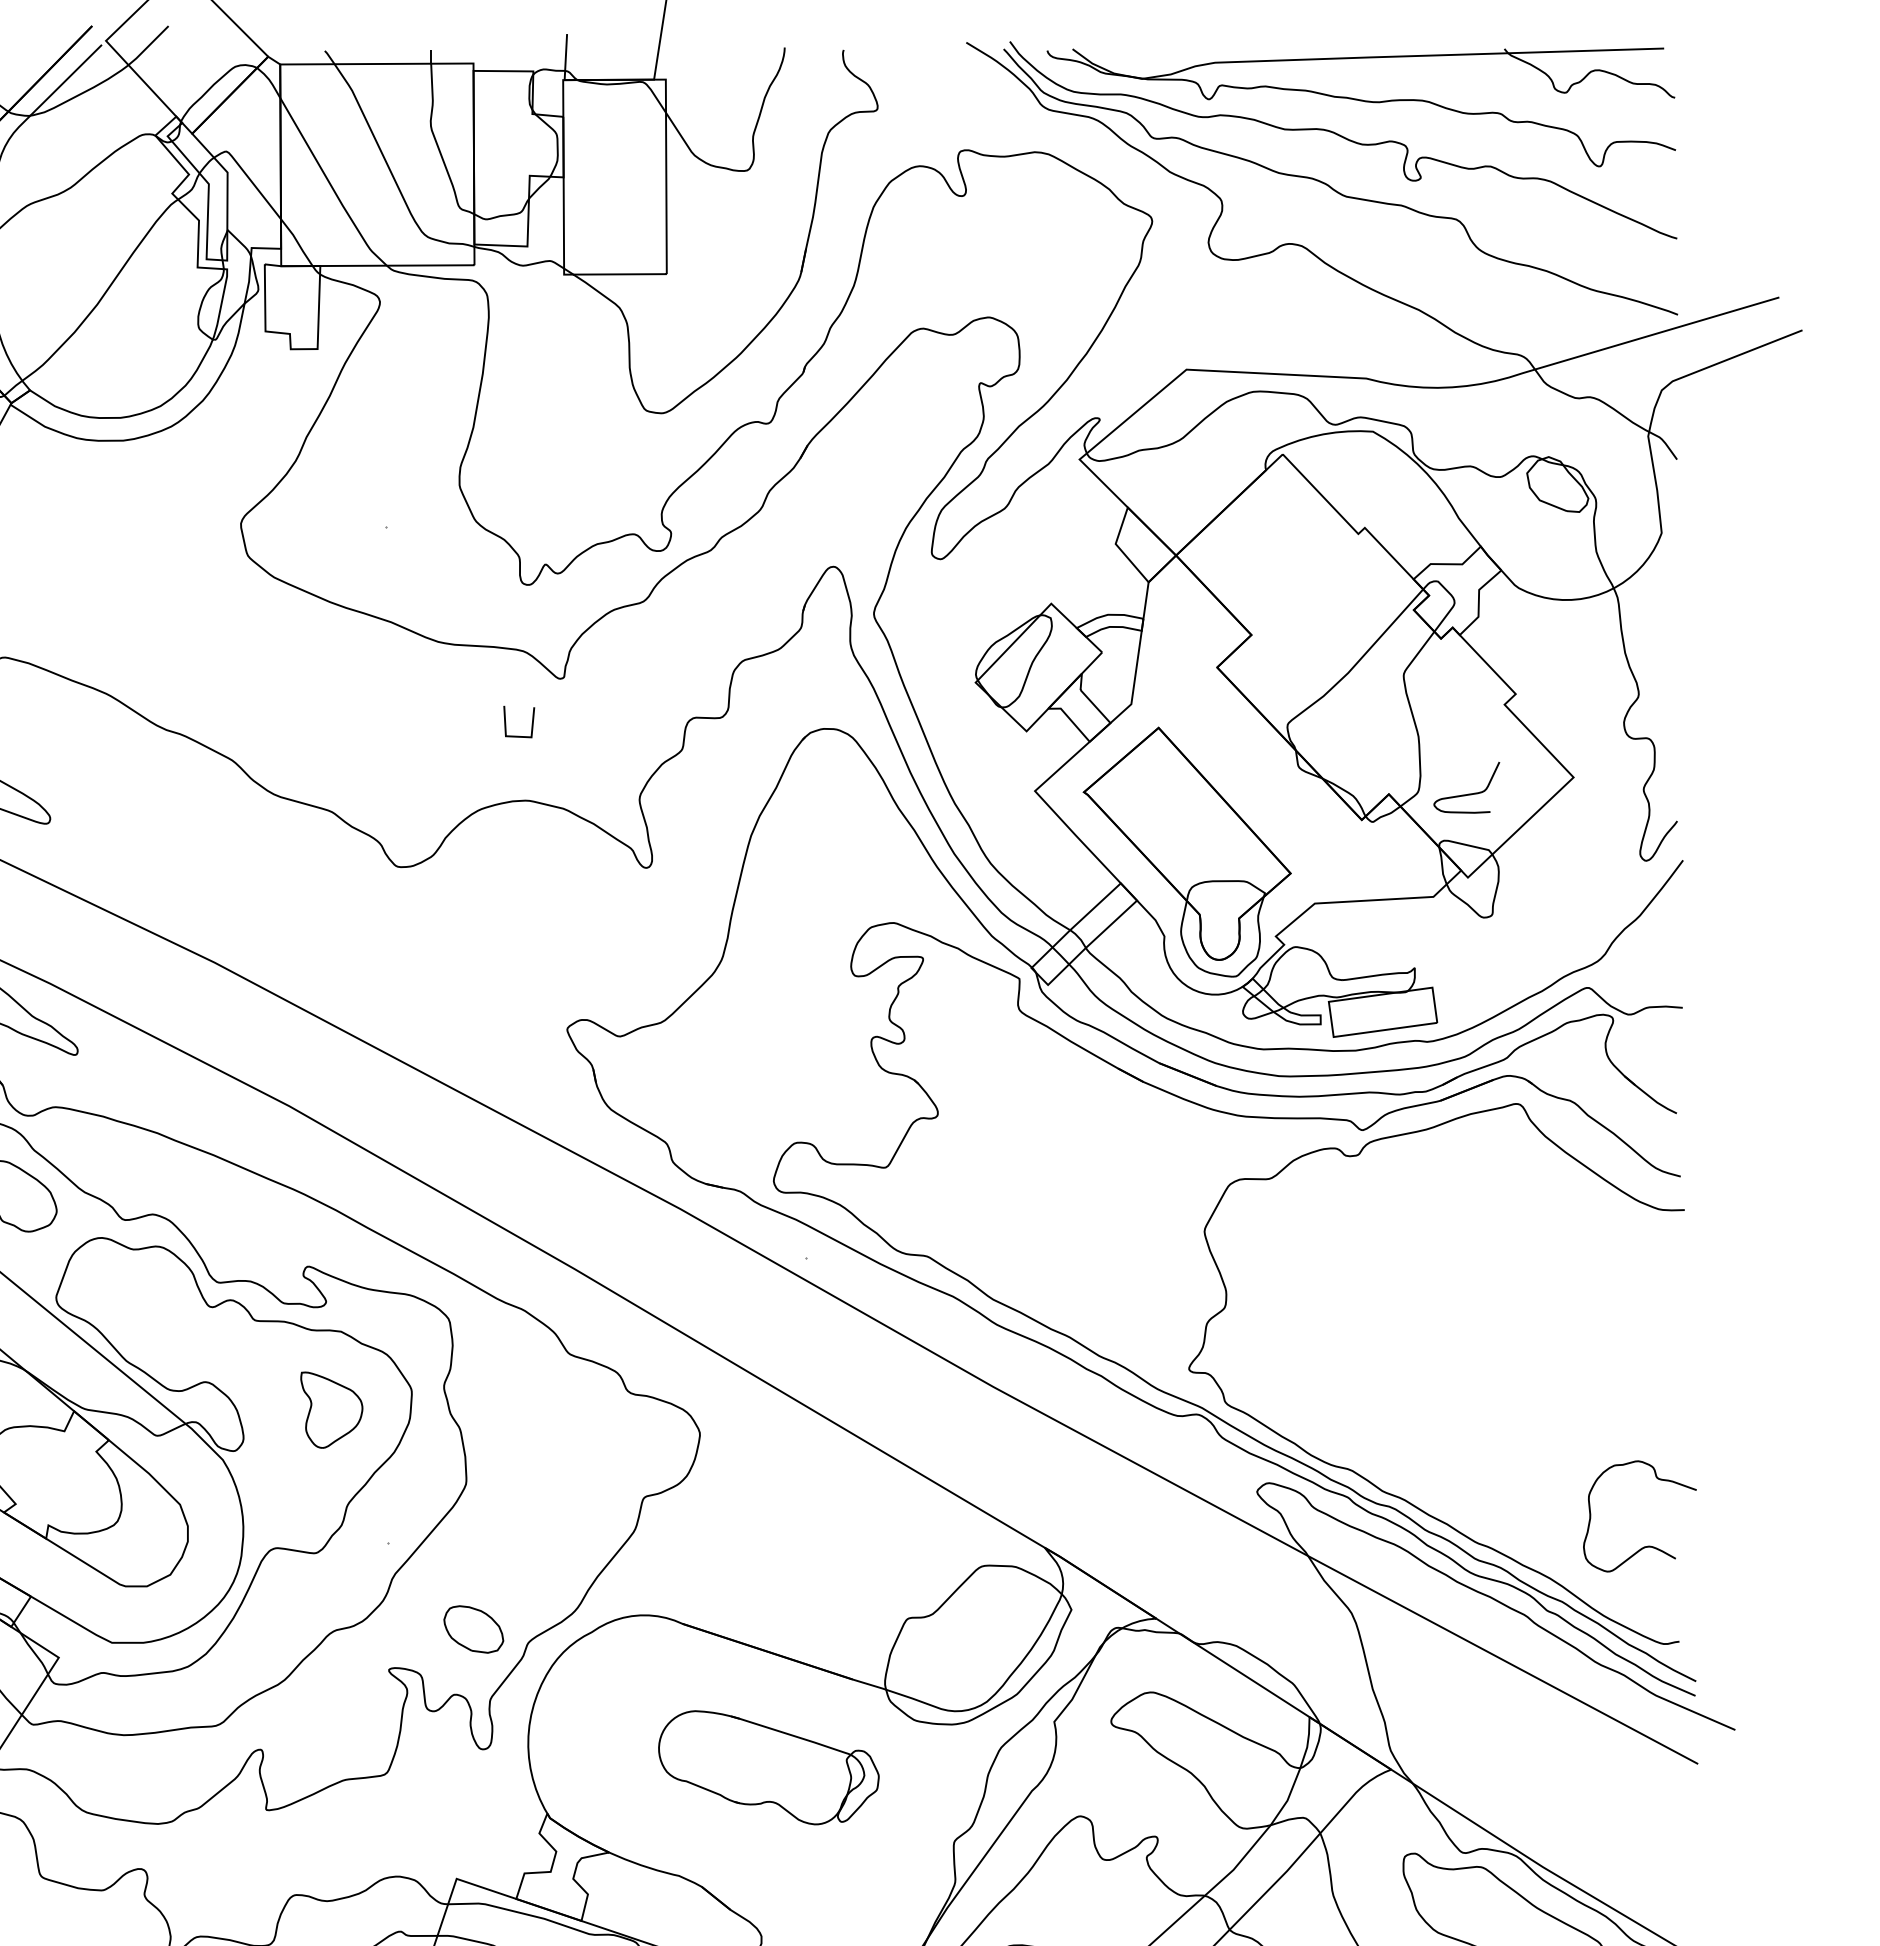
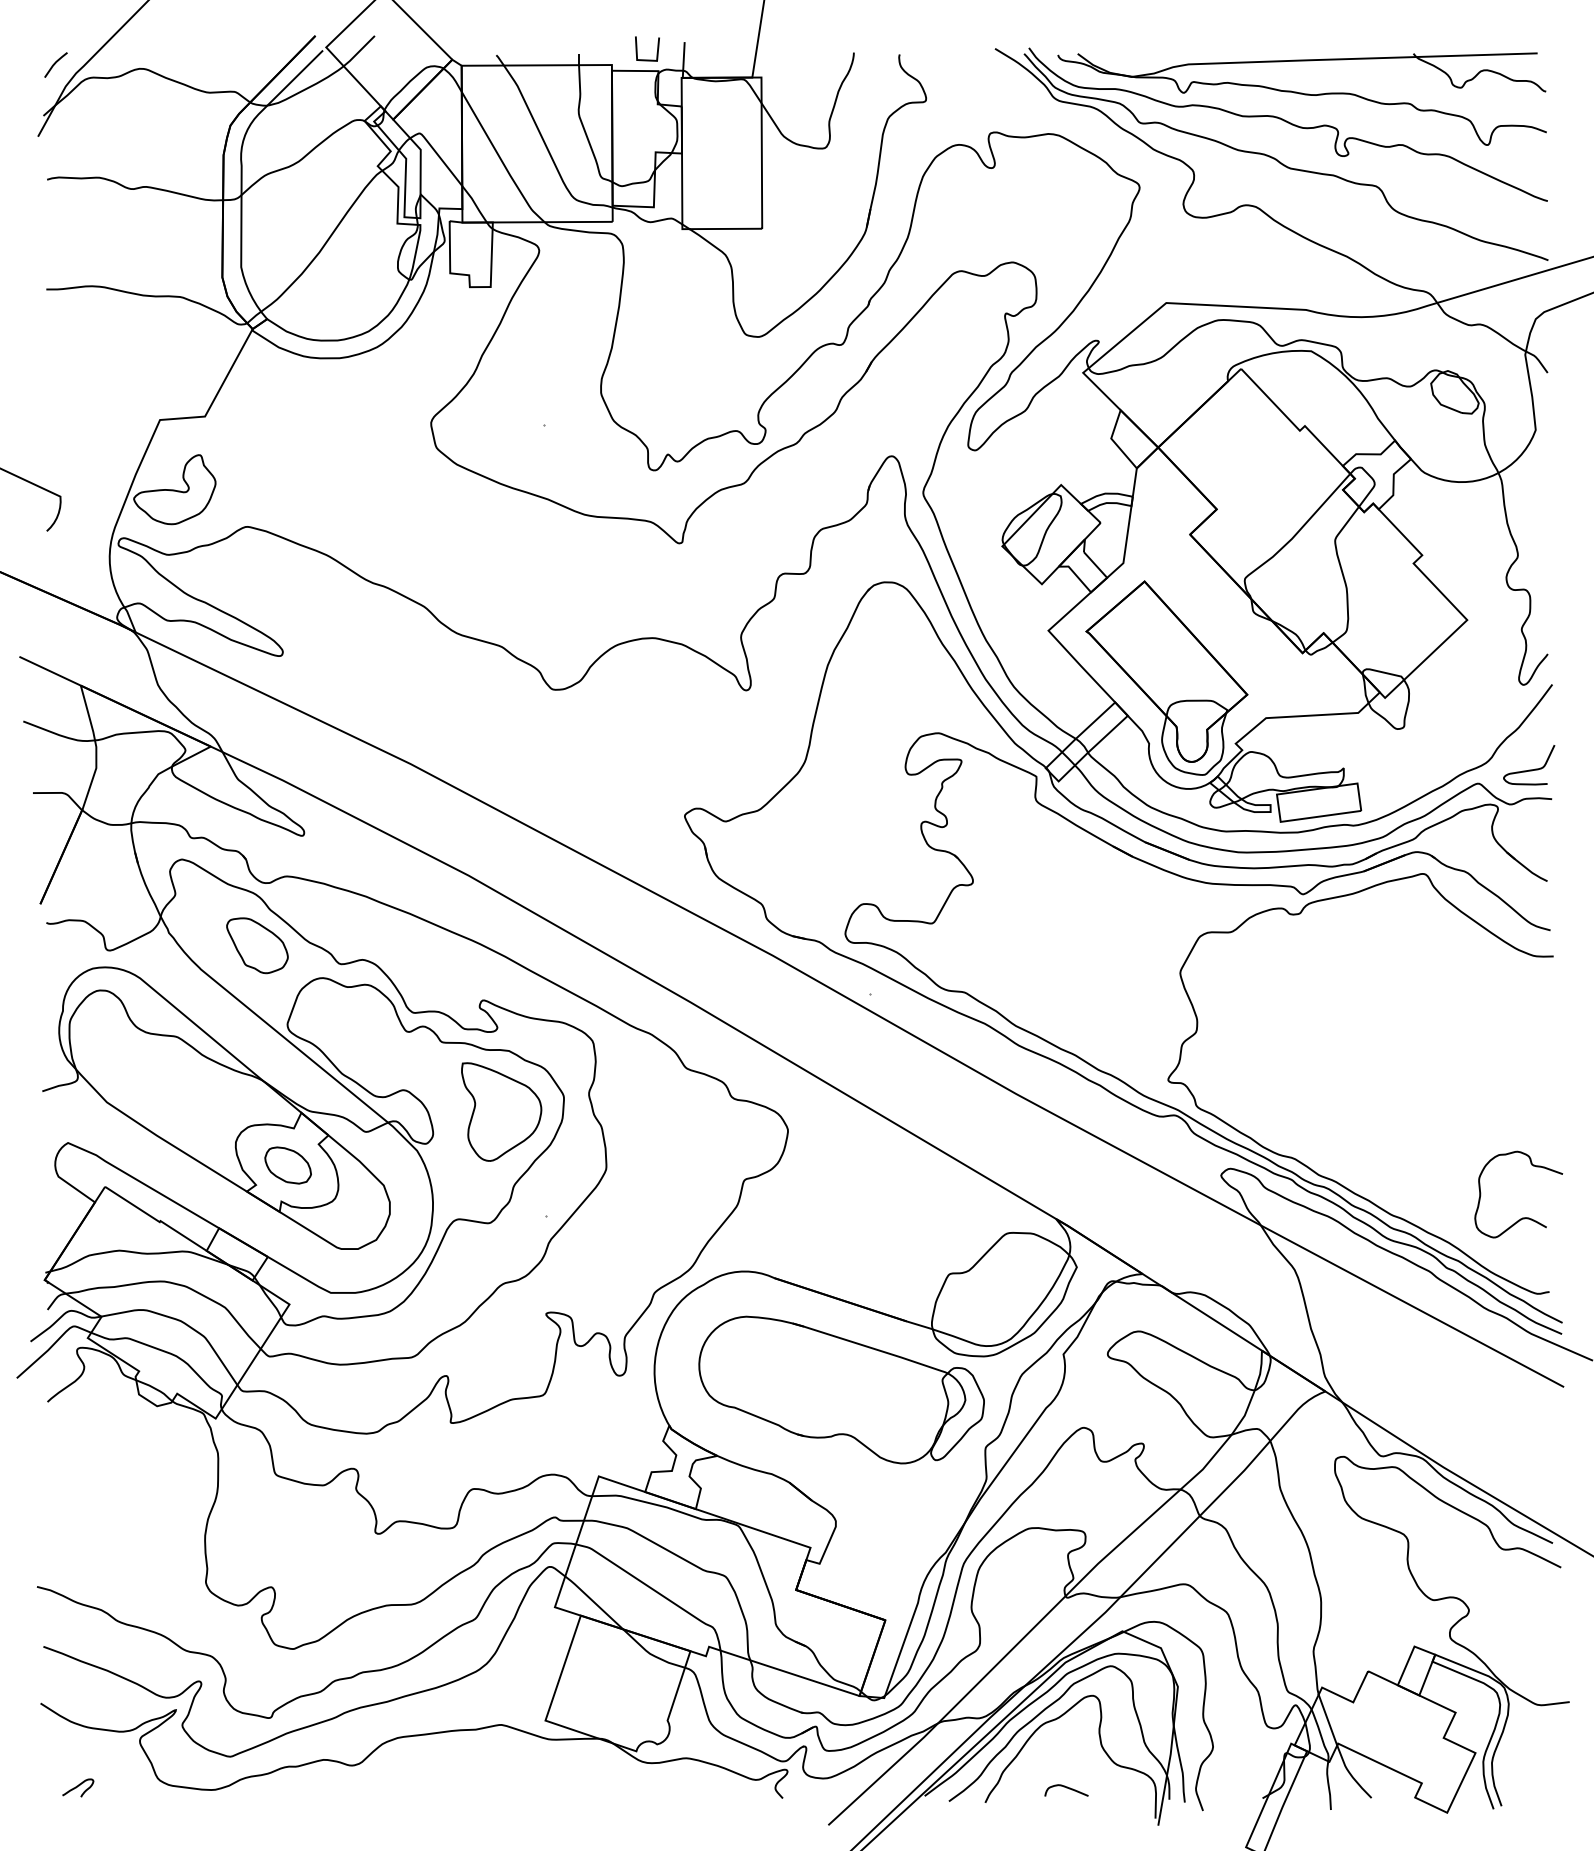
line: (530, 726) -> (656, 52), moved
curve: (1467, 793) -> (1529, 769), moved
part: (331, 1409) -> (501, 1111), size x1.67
part: (472, 1629) -> (287, 1165), moved
part: (768, 1767) -> (841, 1389), size x1.67

